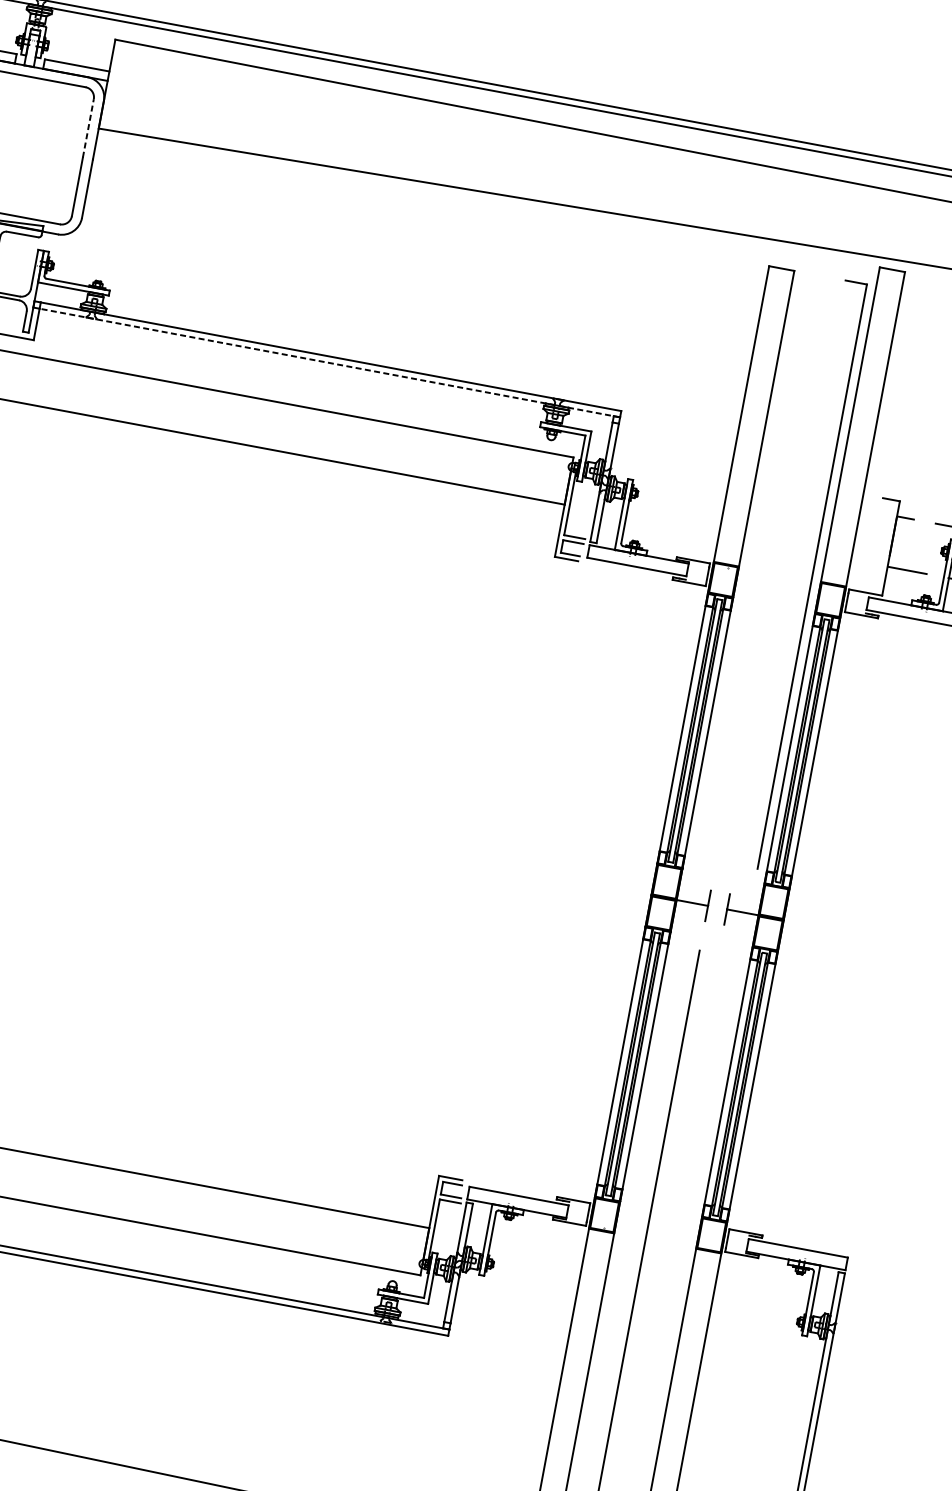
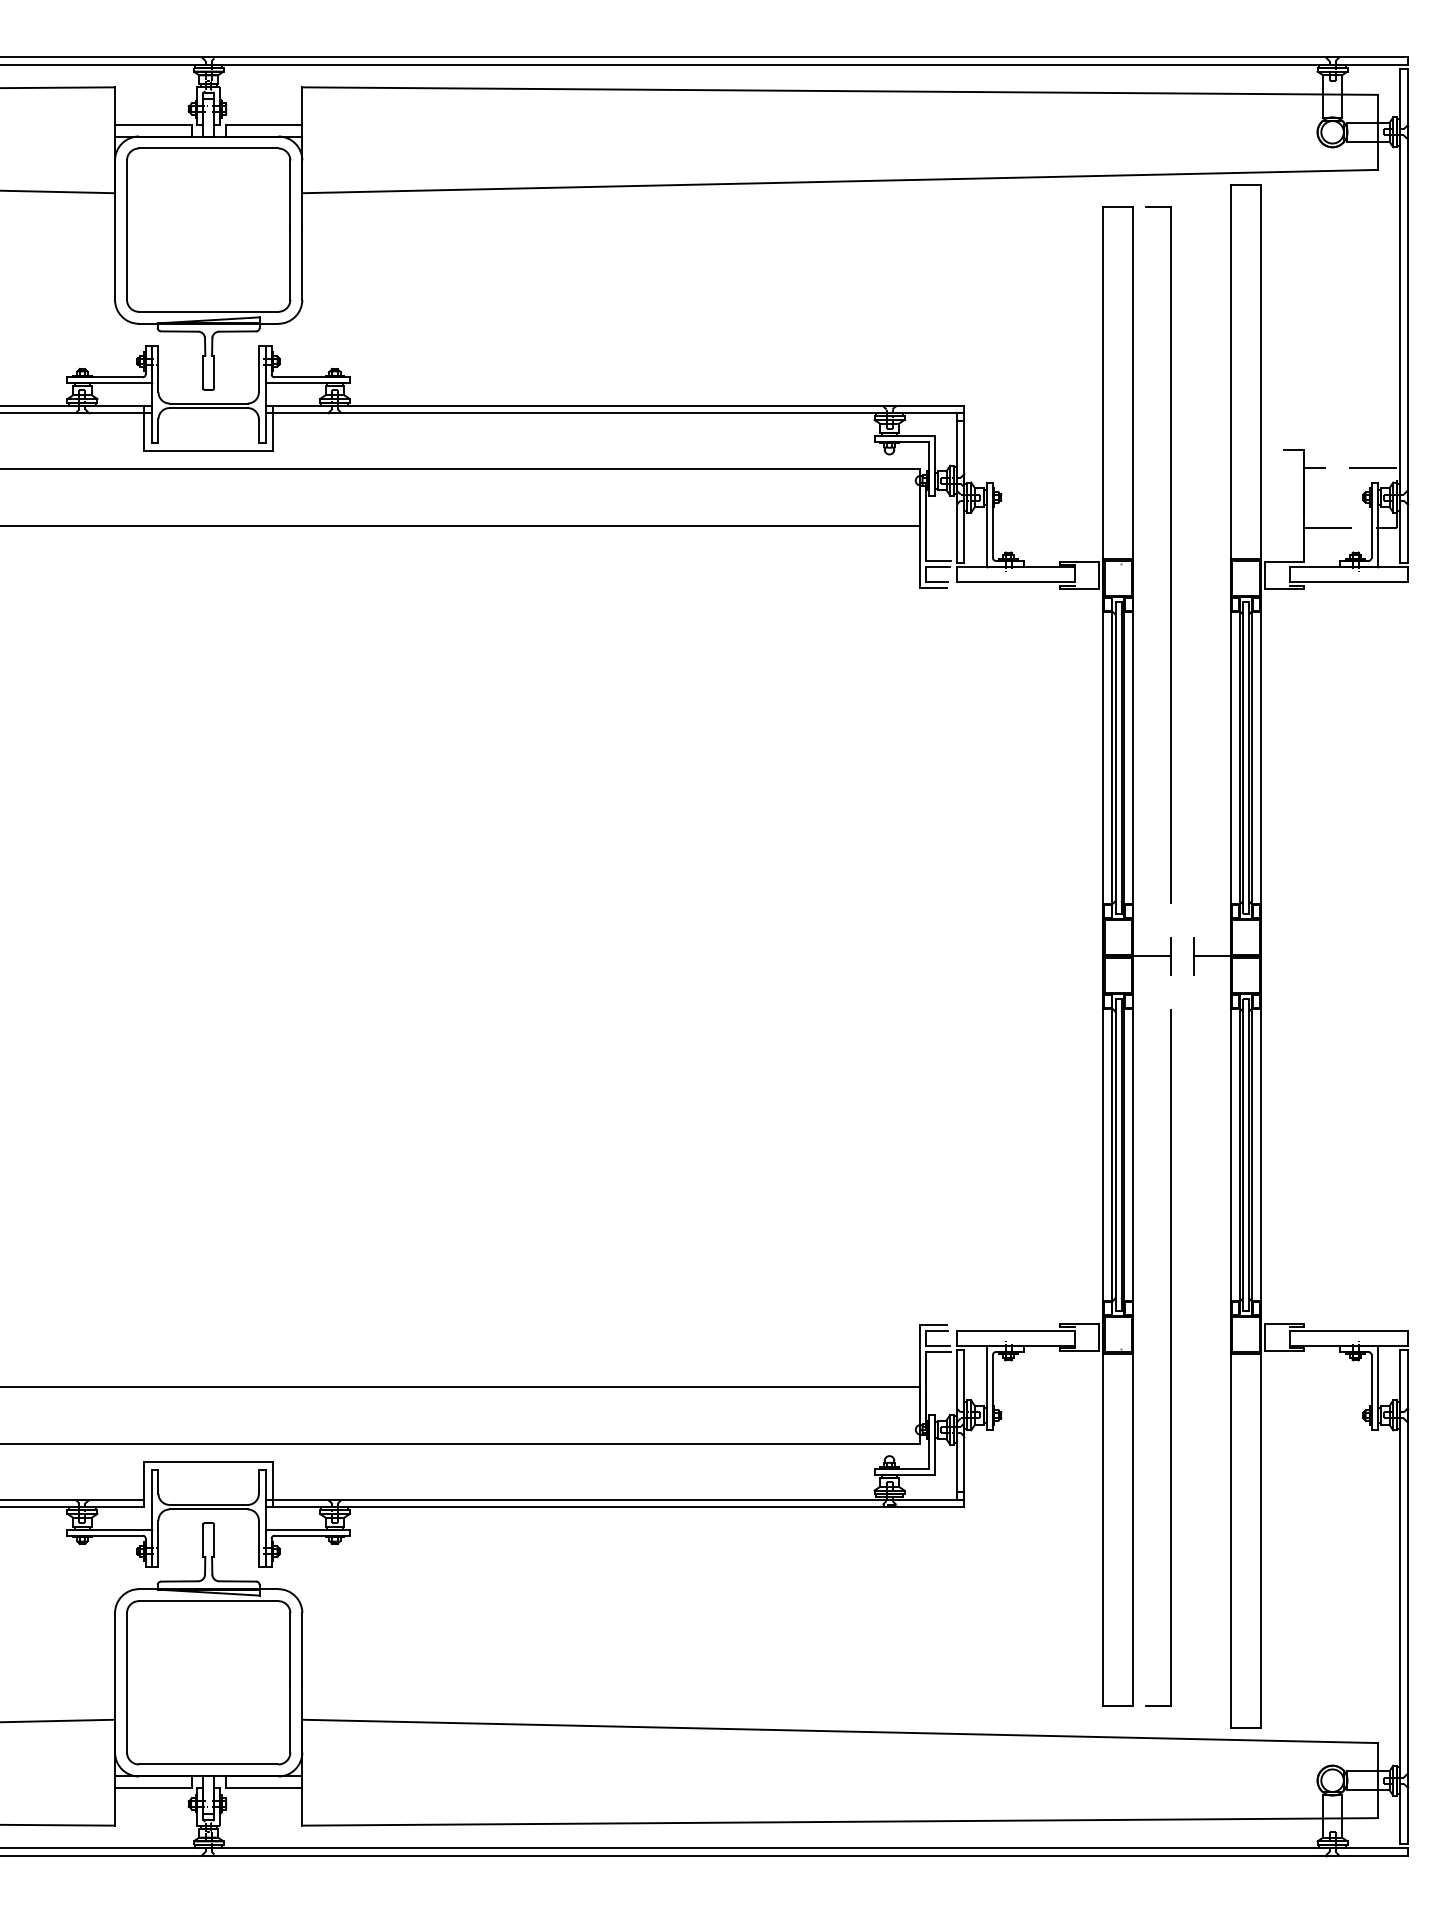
line: (88, 128) -> (290, 195), dashed -> solid
line: (329, 363) -> (618, 413), dashed -> solid
part: (812, 576) -> (1170, 554), moved

